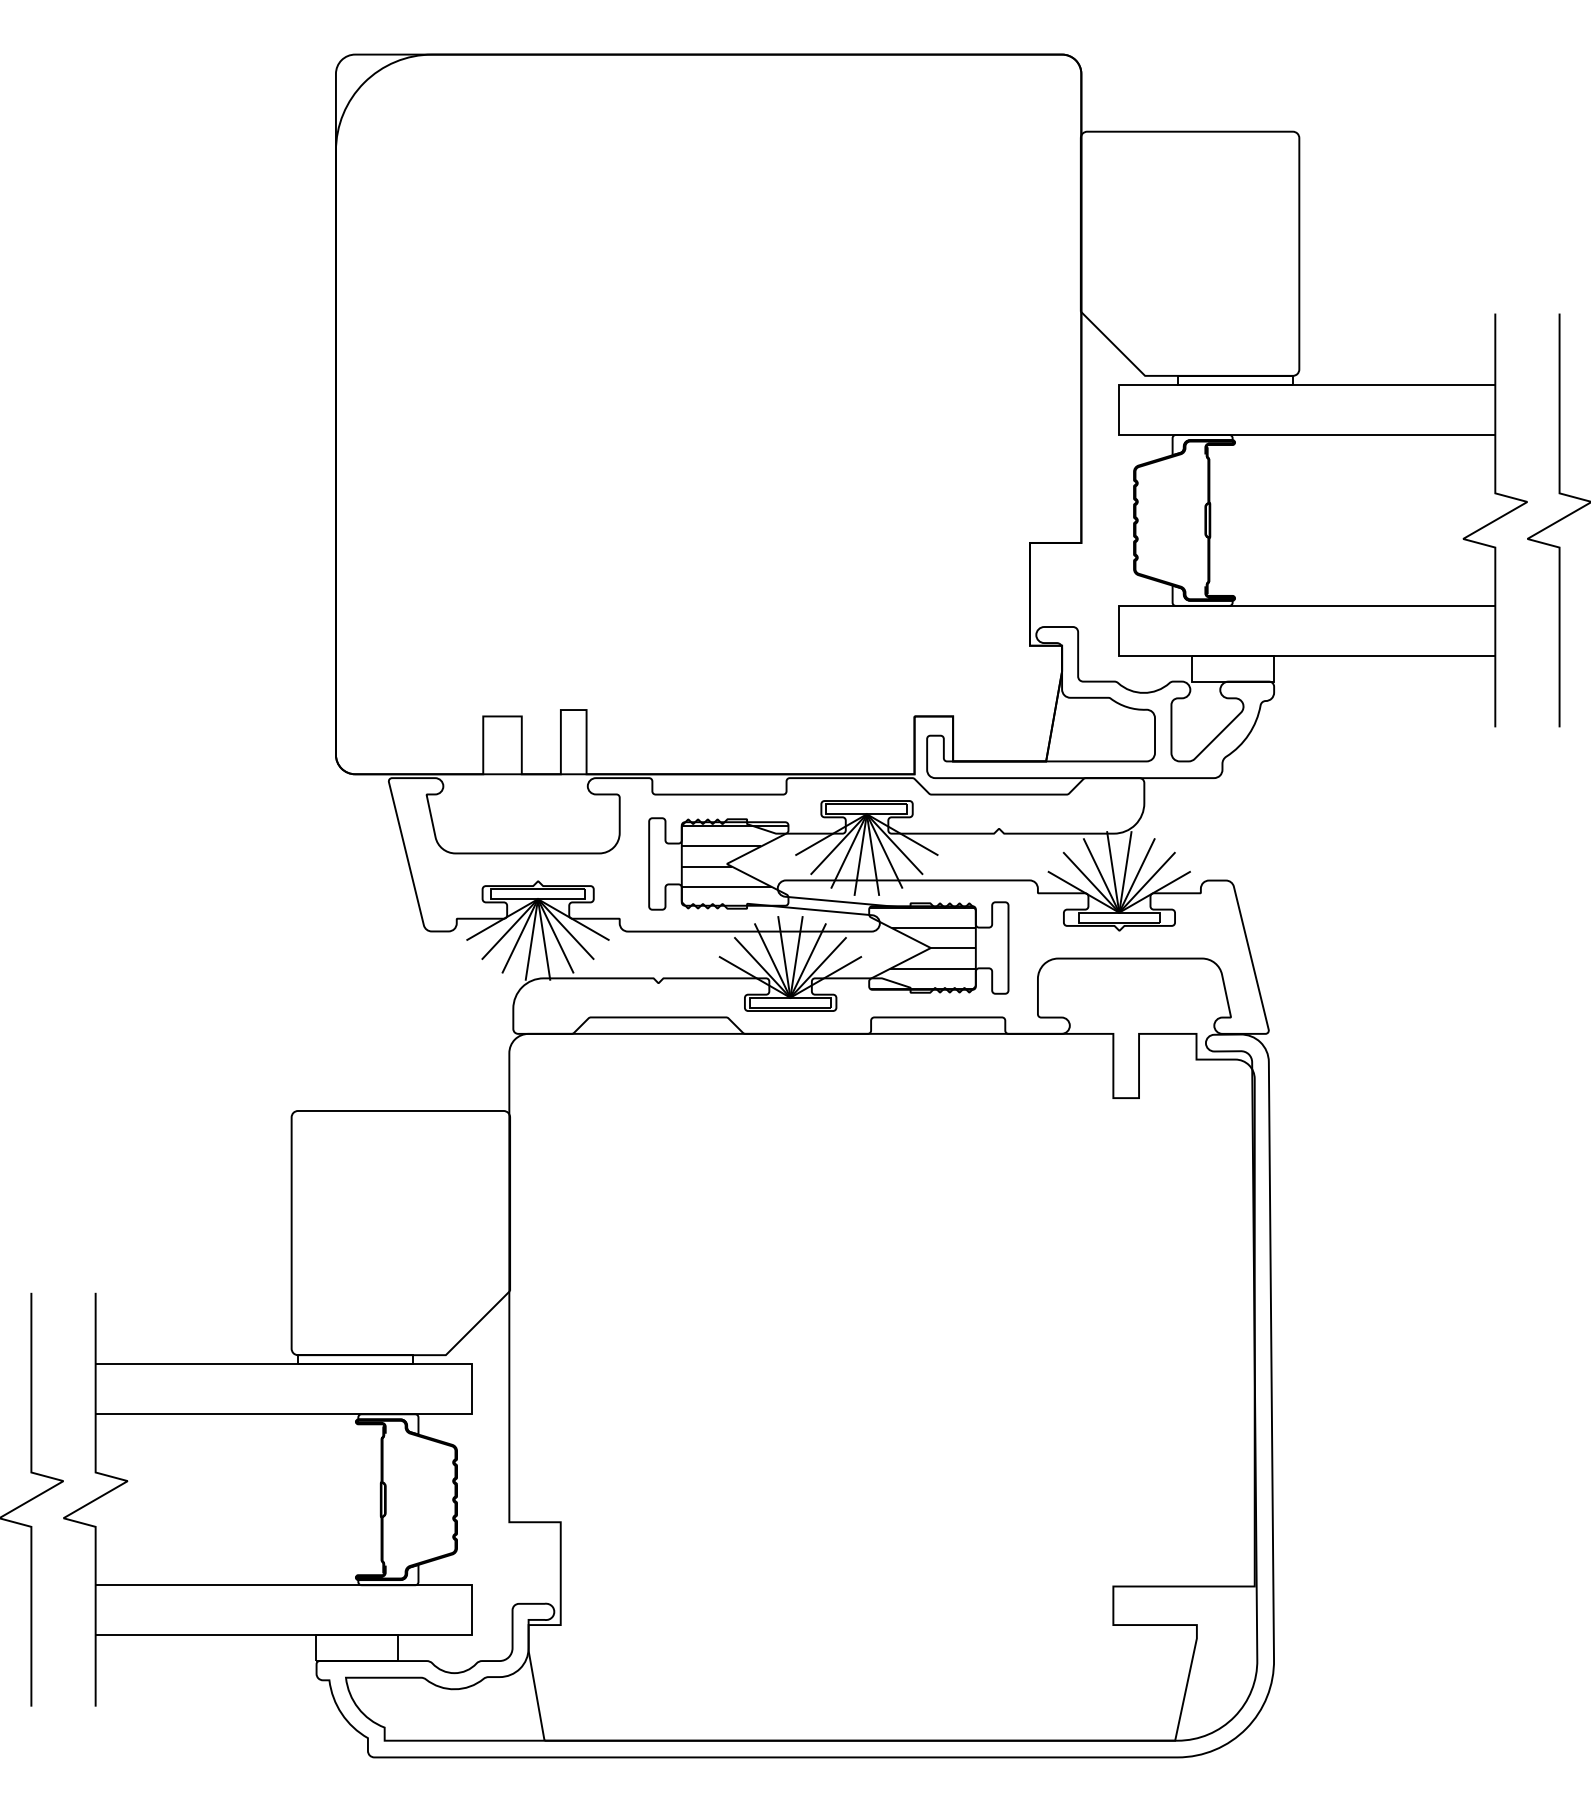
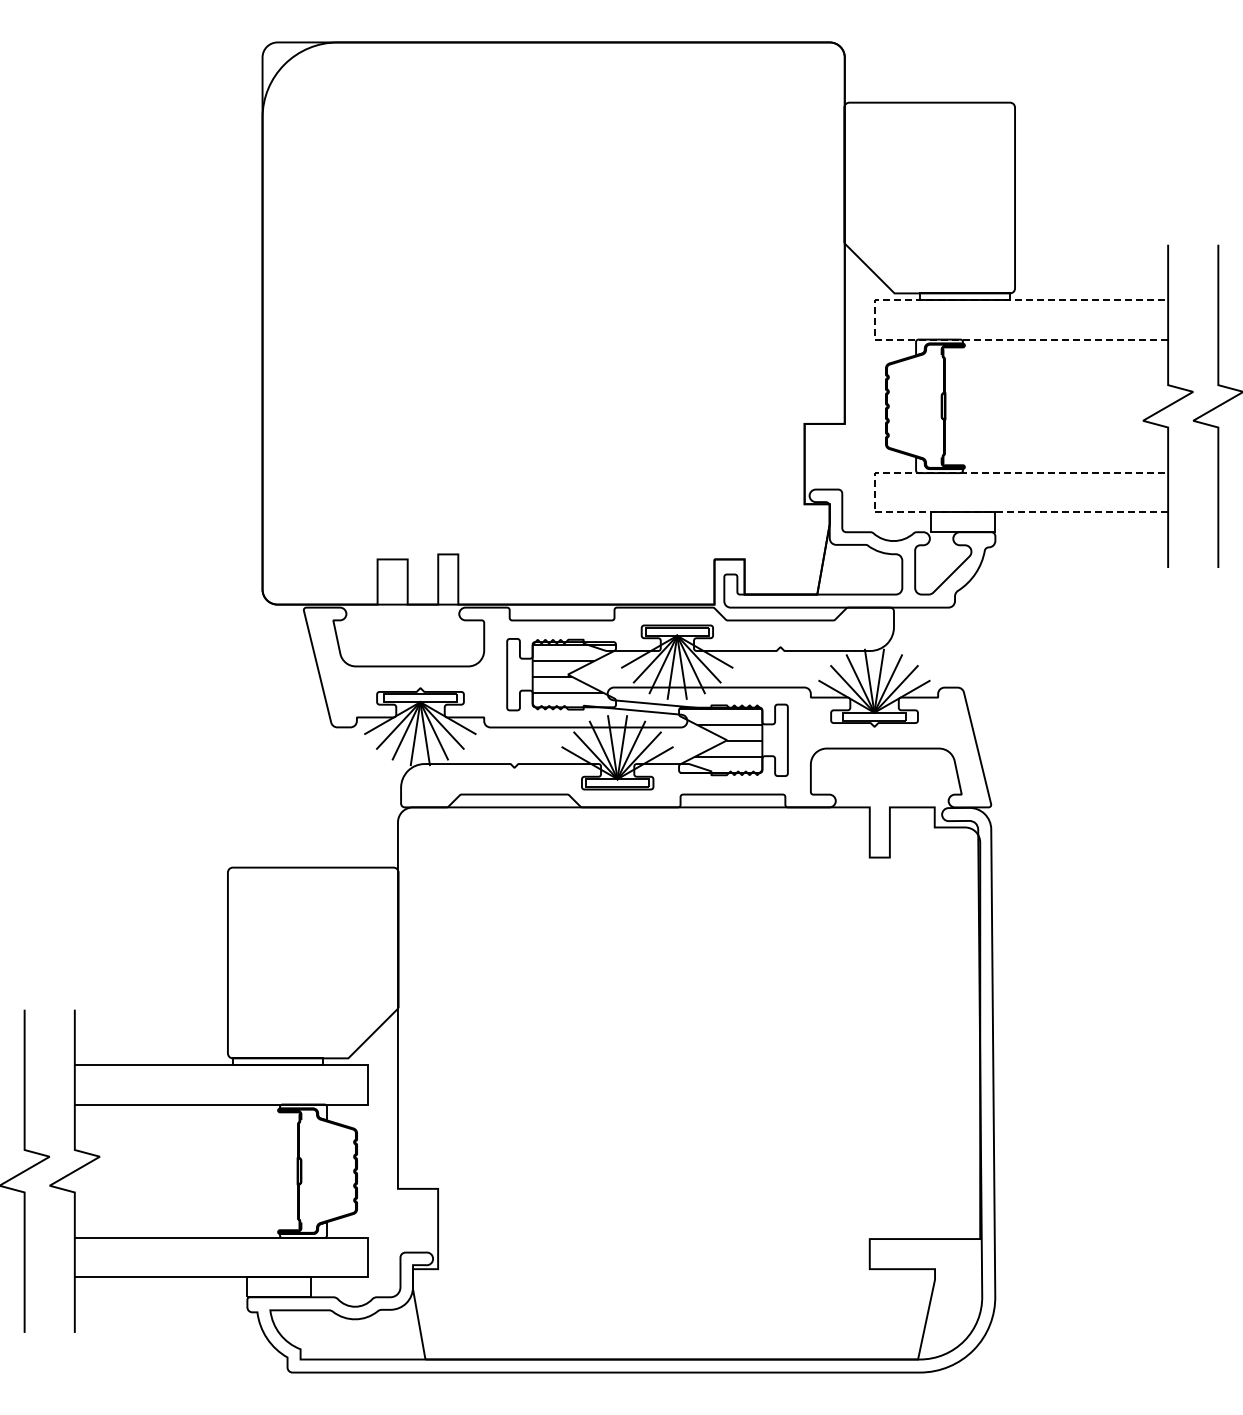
line: (1119, 410) -> (874, 320), solid -> dashed
line: (1119, 630) -> (874, 492), solid -> dashed

